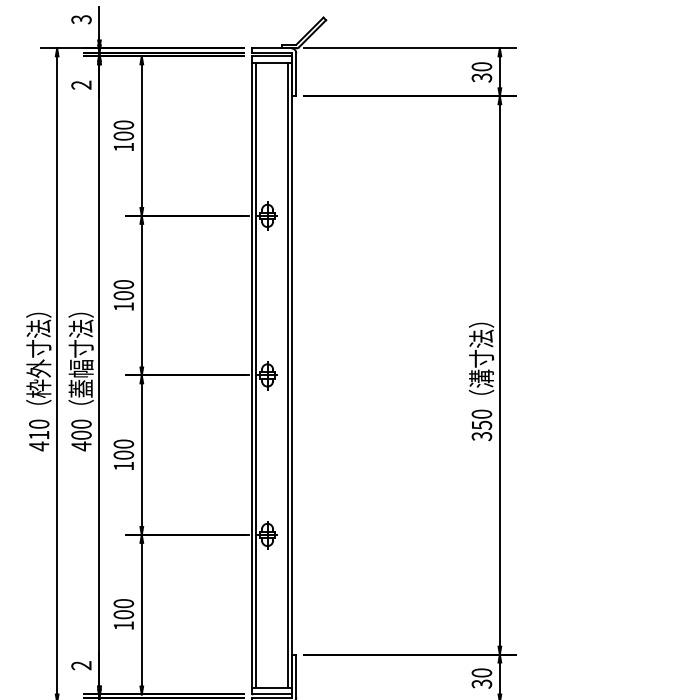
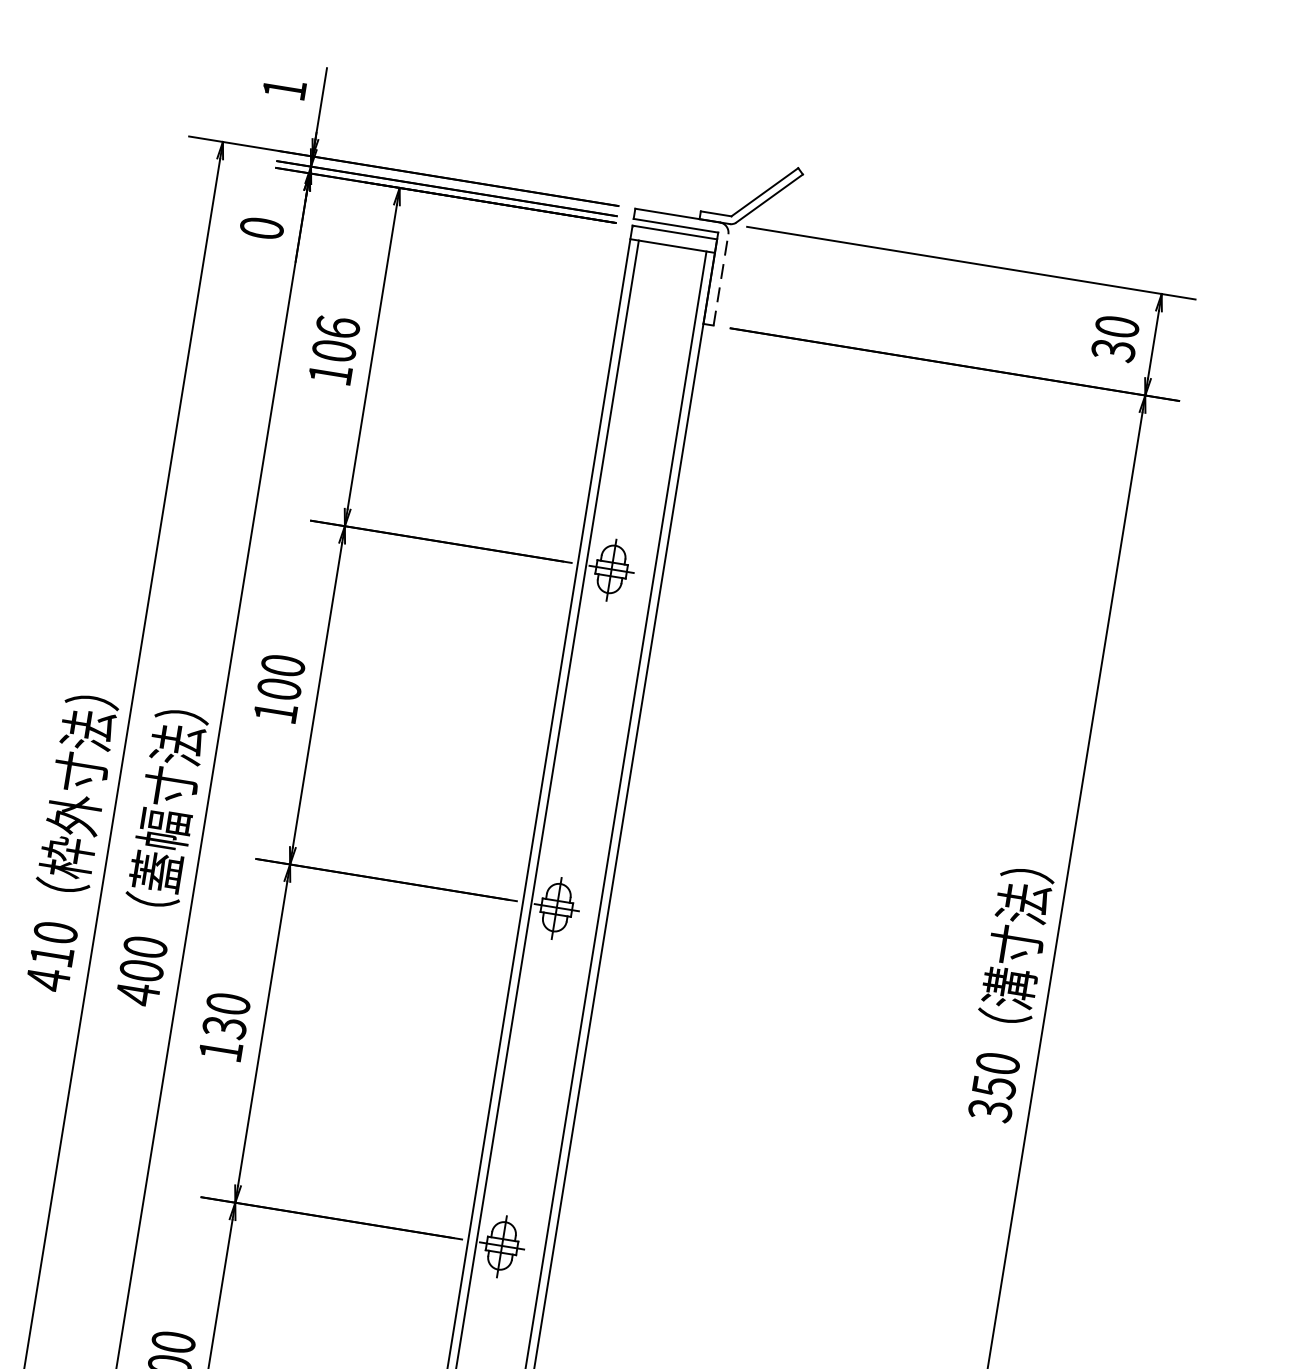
text: (81, 19) -> (284, 88), 3 -> 1
line: (296, 74) -> (721, 279), solid -> dashed
text: (81, 84) -> (262, 226), 2 -> 0
text: (123, 124) -> (337, 326), 100 -> 106
text: (123, 454) -> (224, 1025), 100 -> 130

